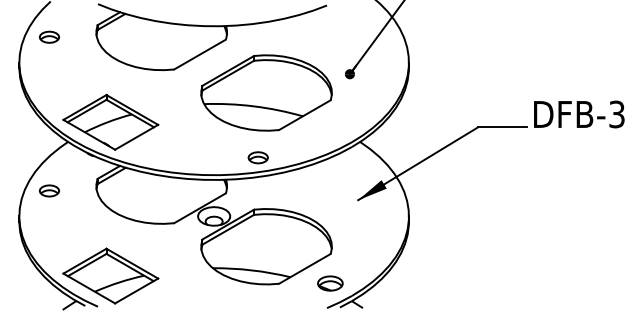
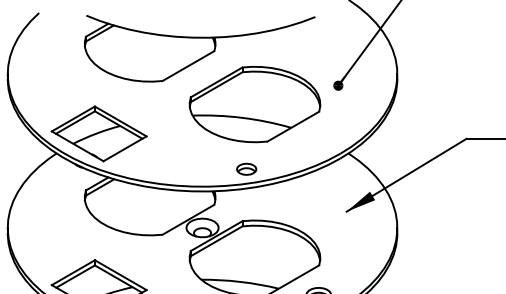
part: (49, 36) -> (37, 48), removed
part: (49, 190) -> (37, 202), removed

